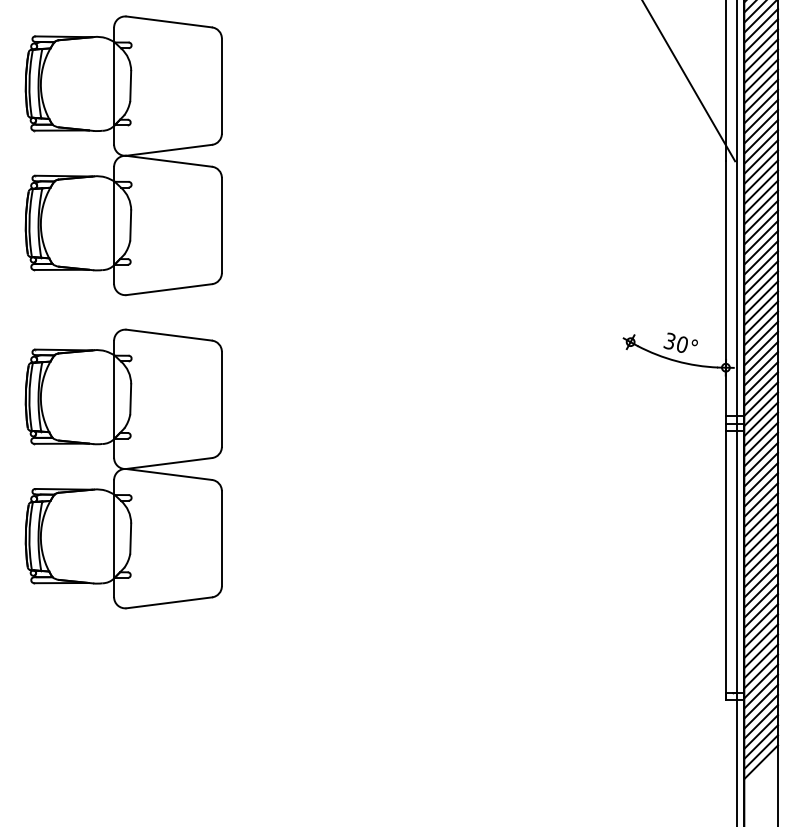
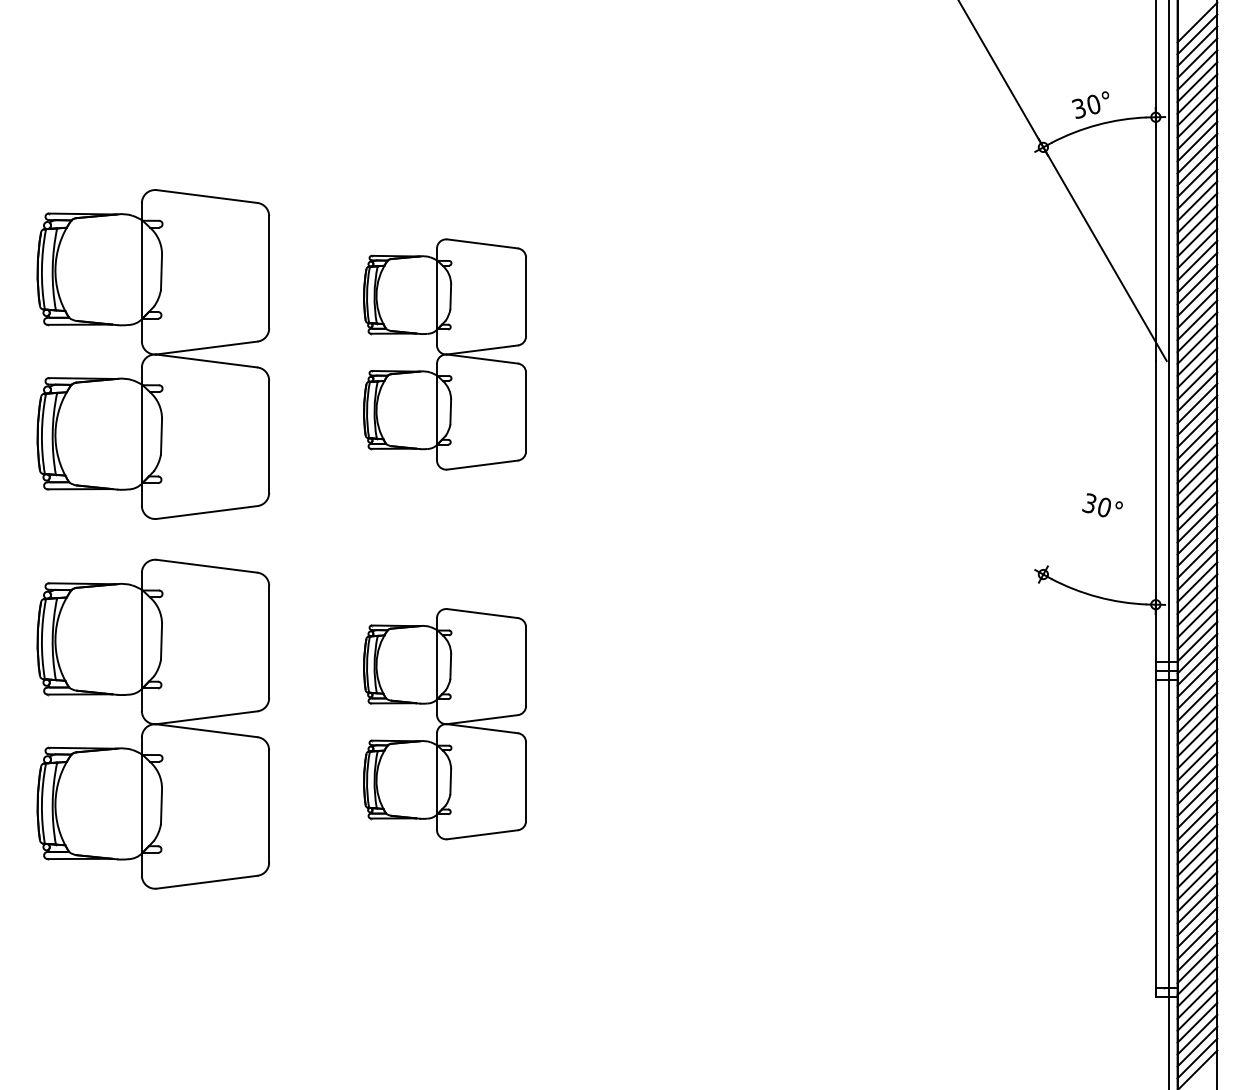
part: (123, 155) -> (444, 354), size x0.7
text: (680, 342) -> (1102, 505), moved
part: (123, 468) -> (444, 723), size x0.7

